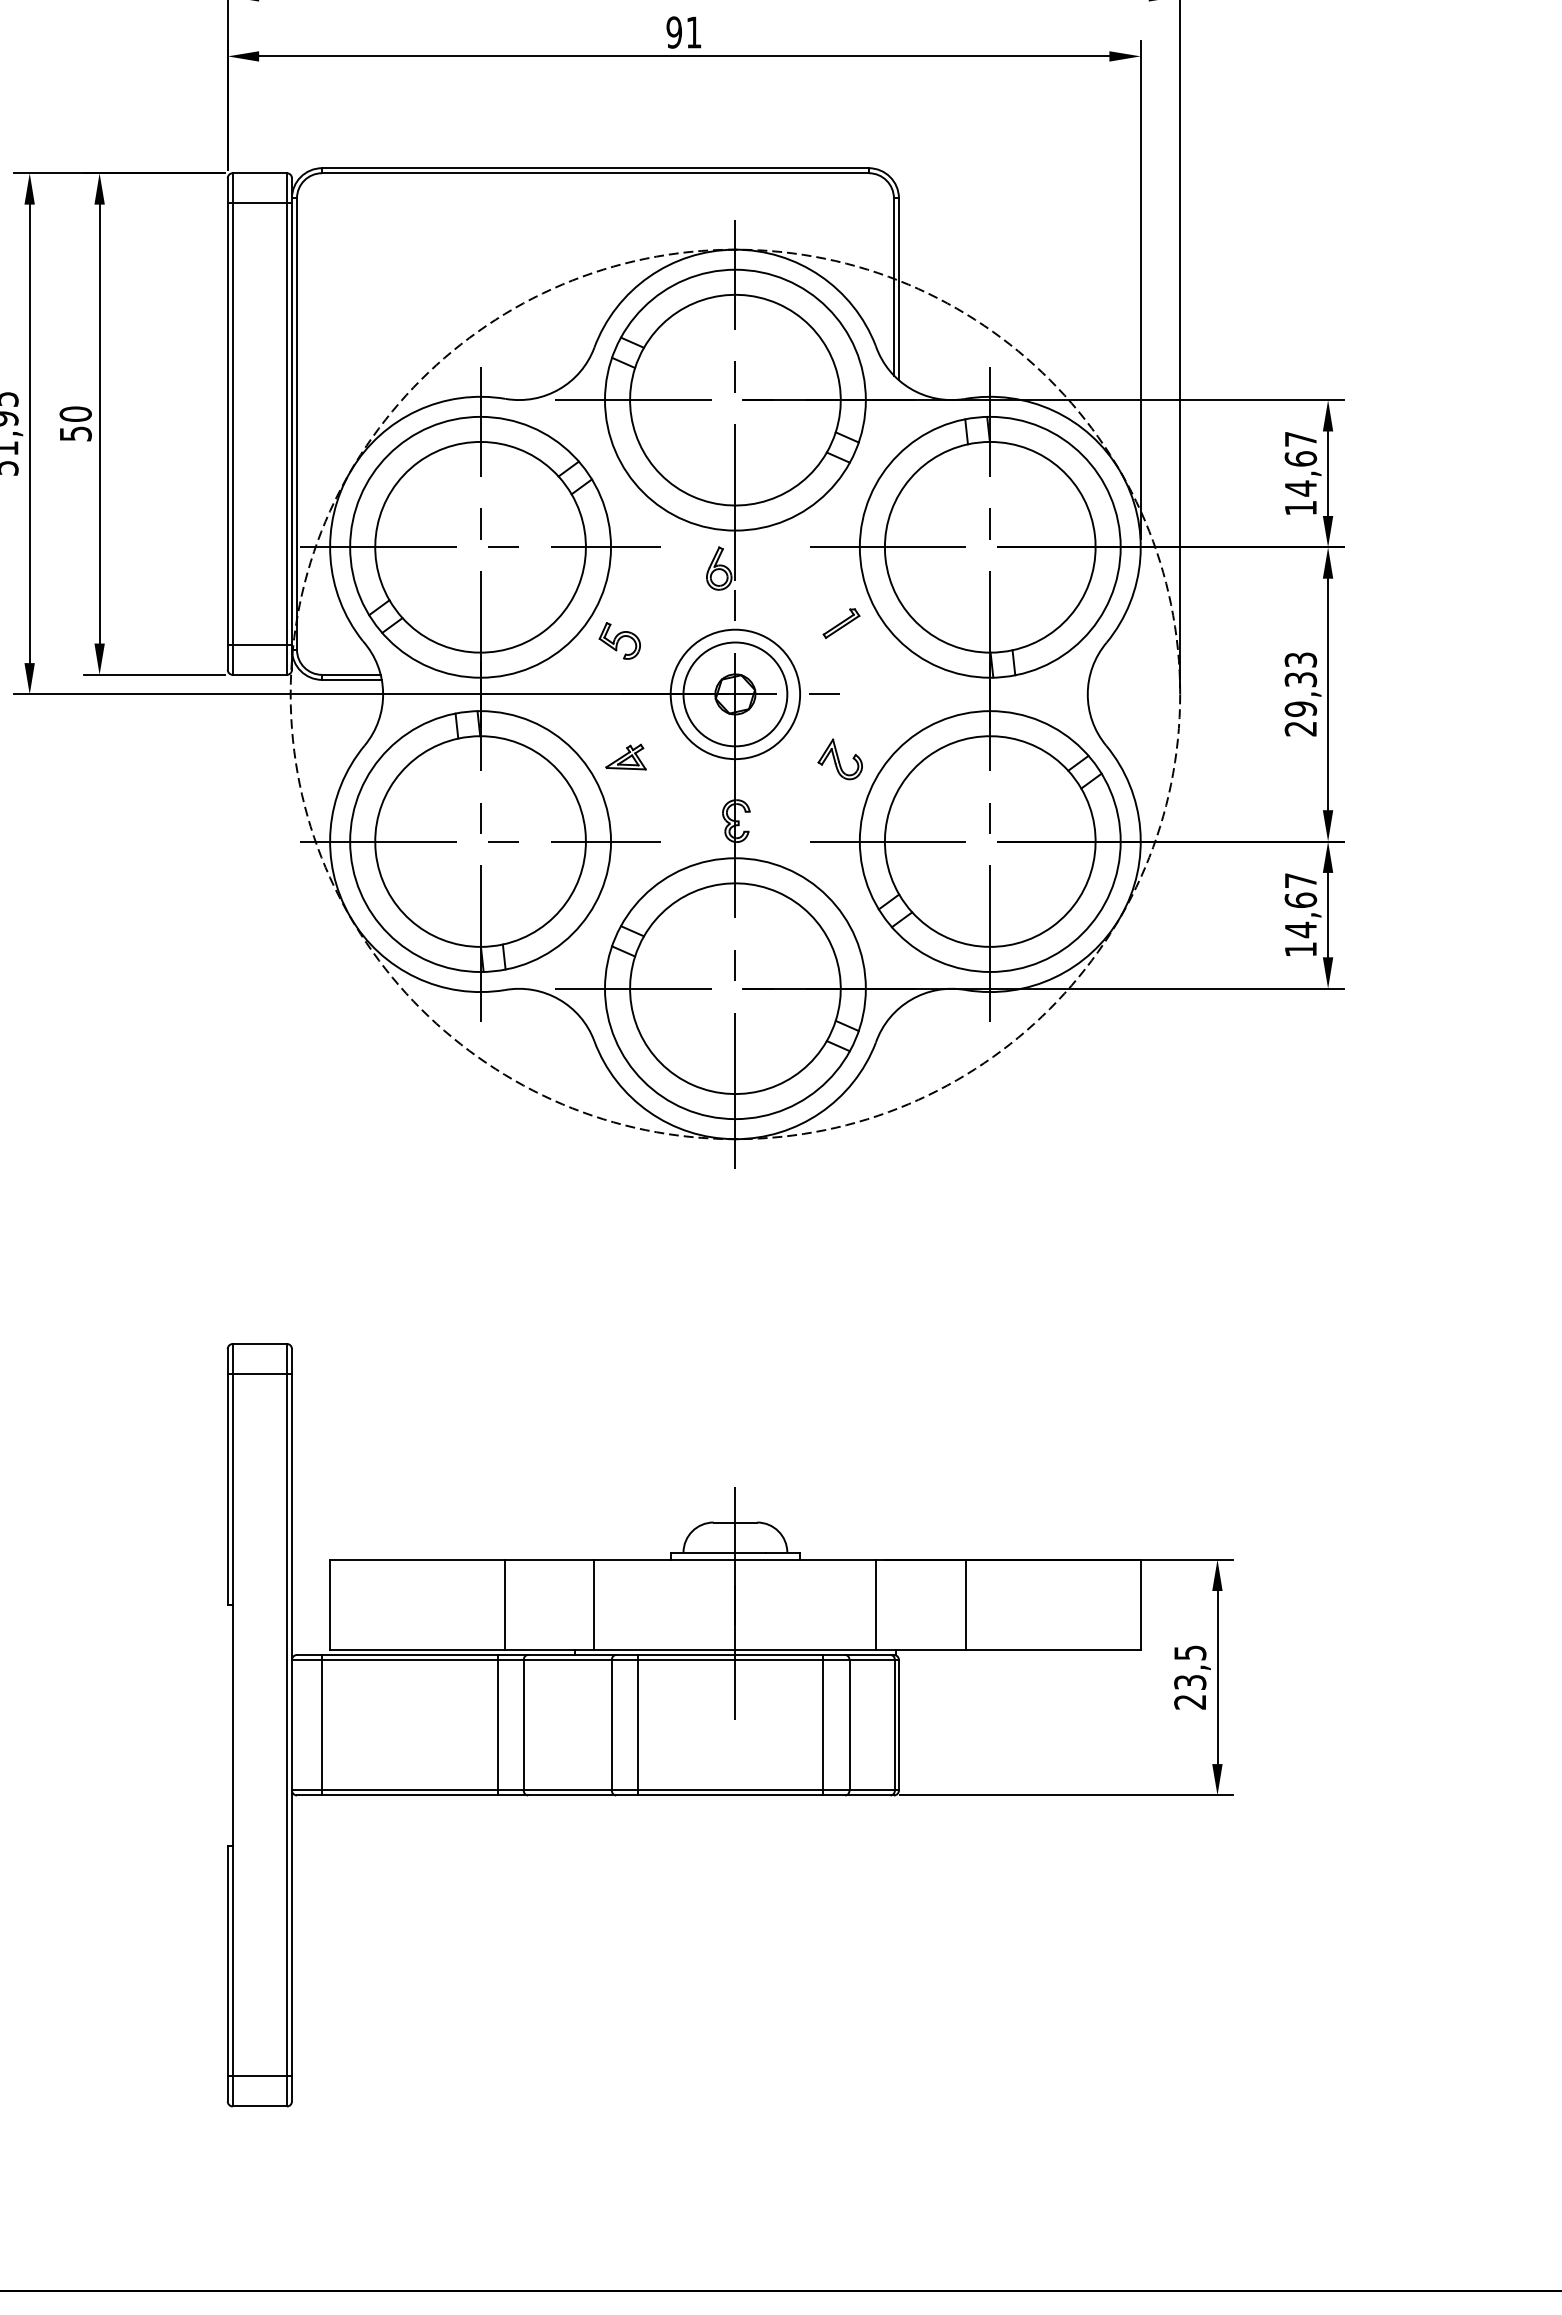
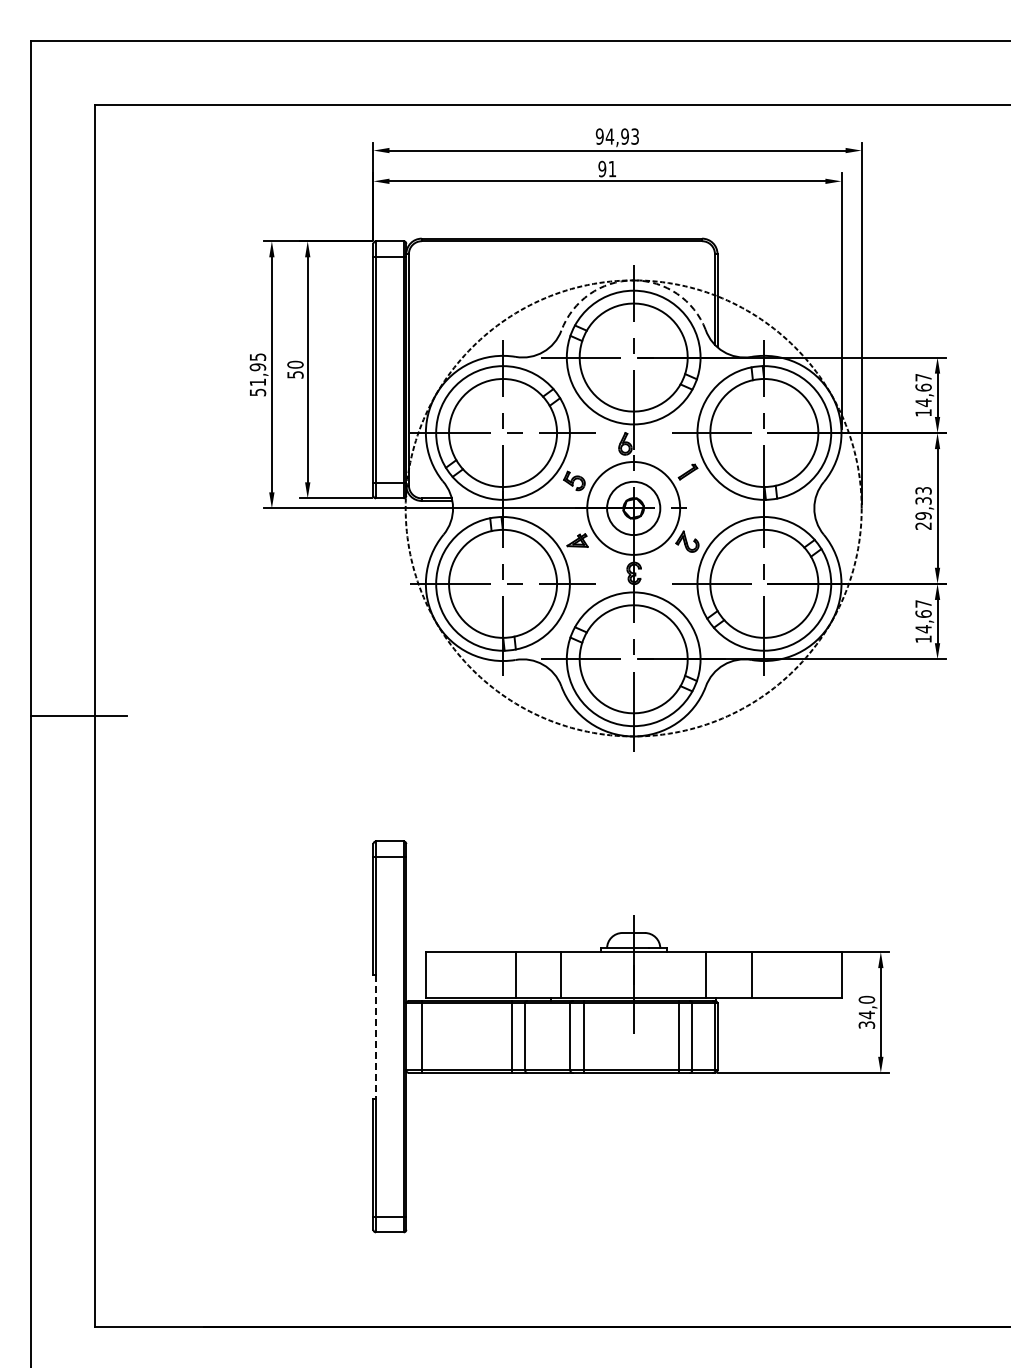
arc: (735, 249) -> (633, 280), solid -> dashed
circle: (735, 694) -> (633, 508), size x1.4
text: (1189, 1675) -> (866, 1011), 23,5 -> 34,0
line: (231, 1724) -> (375, 1036), solid -> dashed

